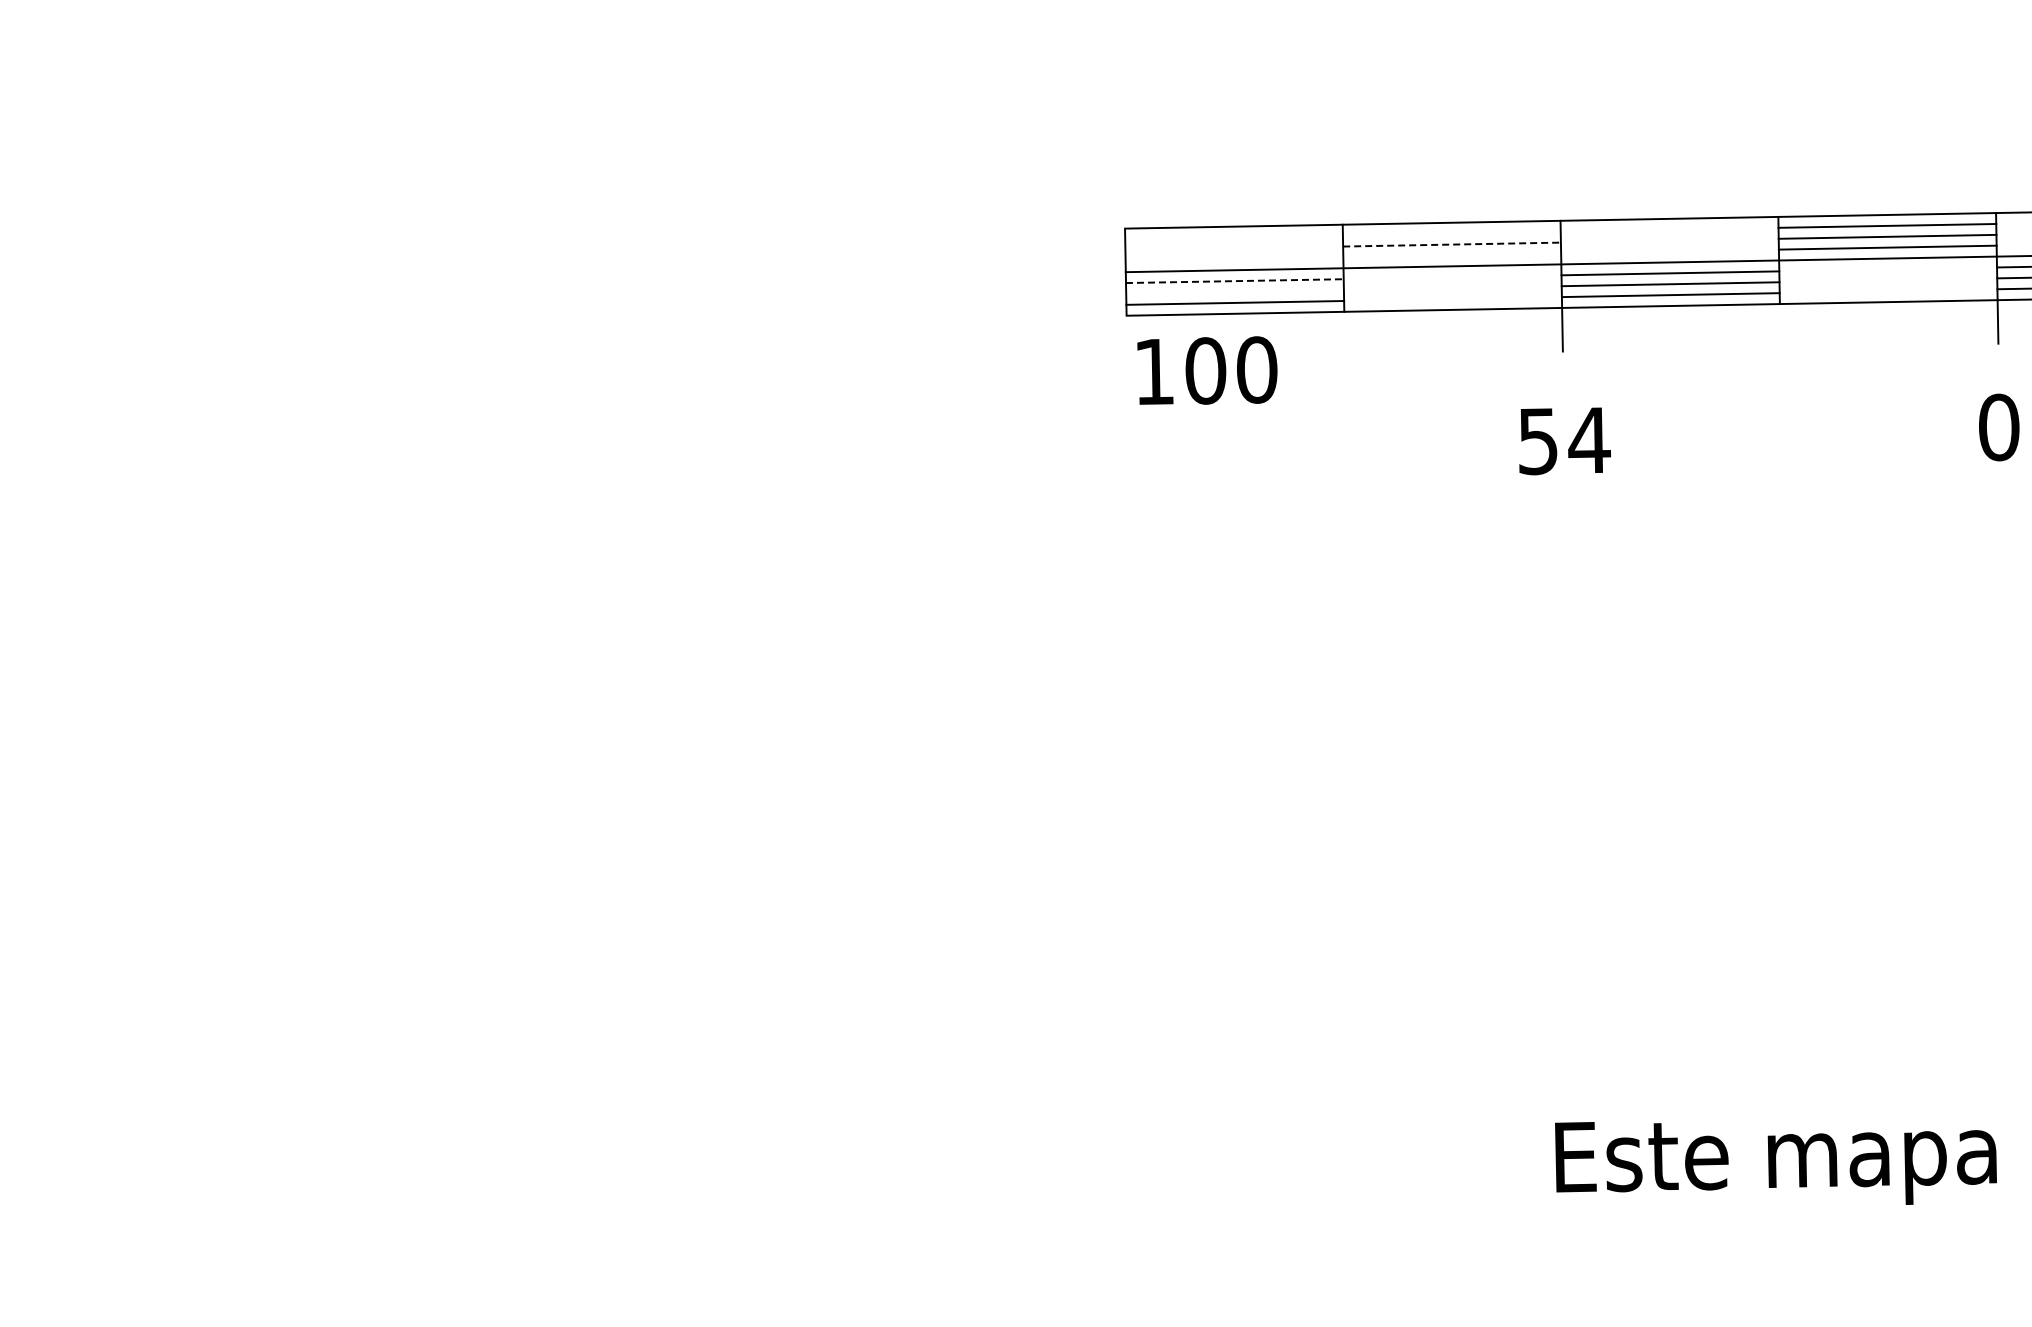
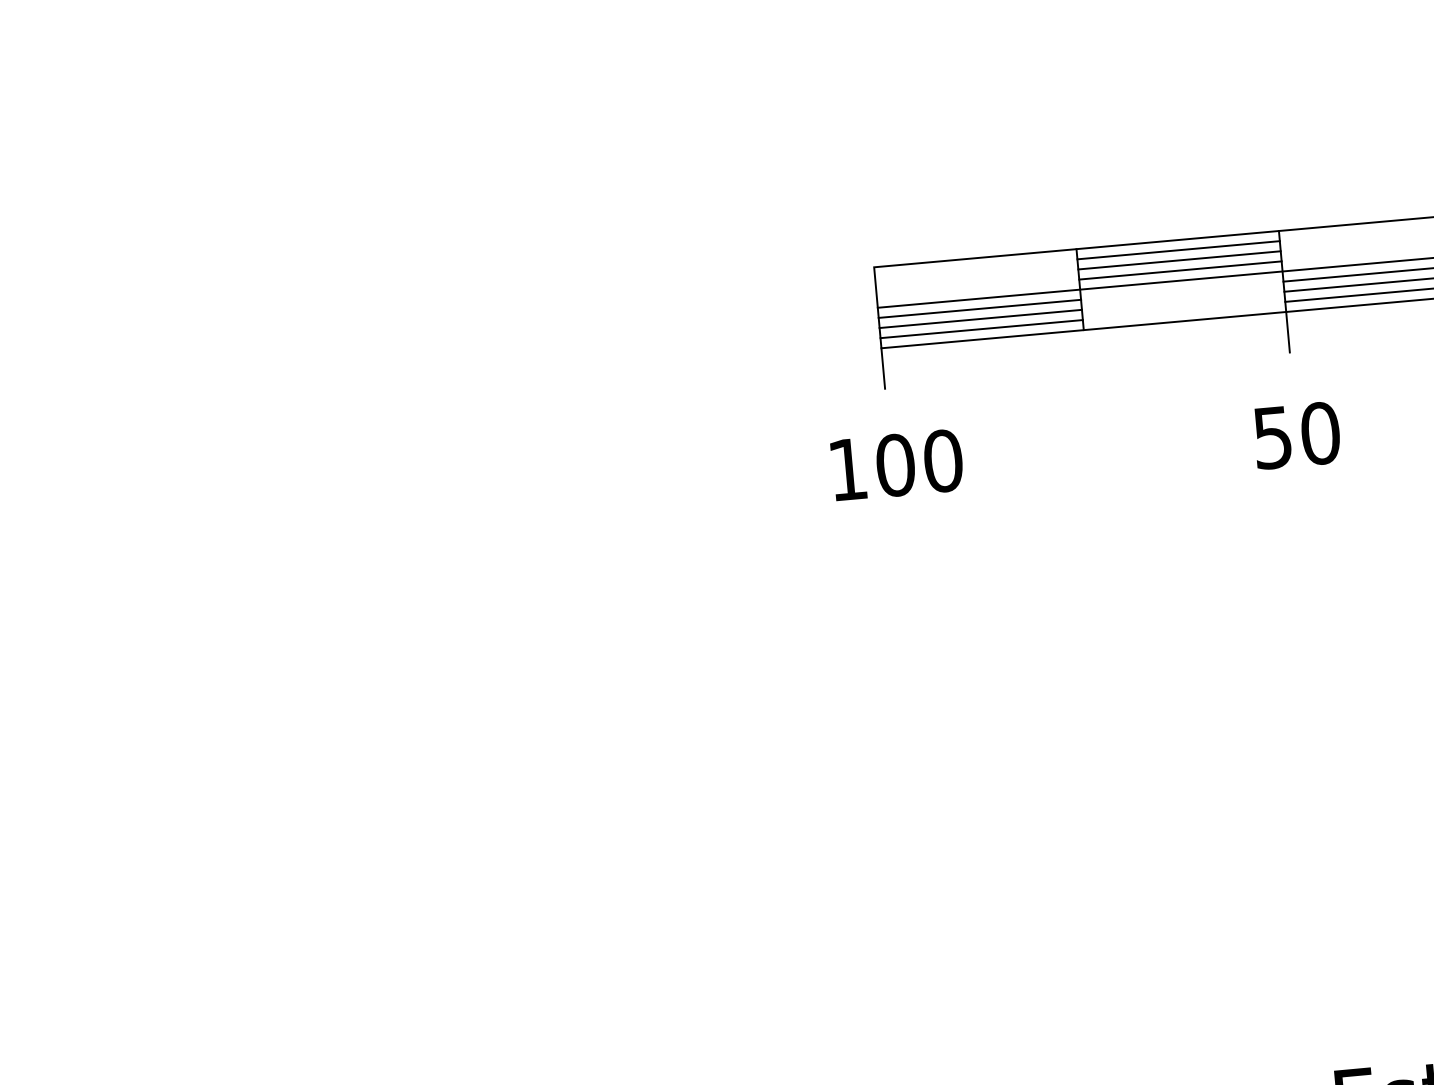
line: (1451, 233) -> (1178, 250), added
line: (1452, 244) -> (1179, 260), dashed -> solid
line: (1452, 255) -> (1180, 270), added
line: (1234, 281) -> (979, 309), dashed -> solid
line: (1234, 291) -> (980, 318), added
line: (1126, 337) -> (882, 368), added
text: (1207, 370) -> (897, 464), moved
text: (1589, 440) -> (1320, 433), 54 -> 50

